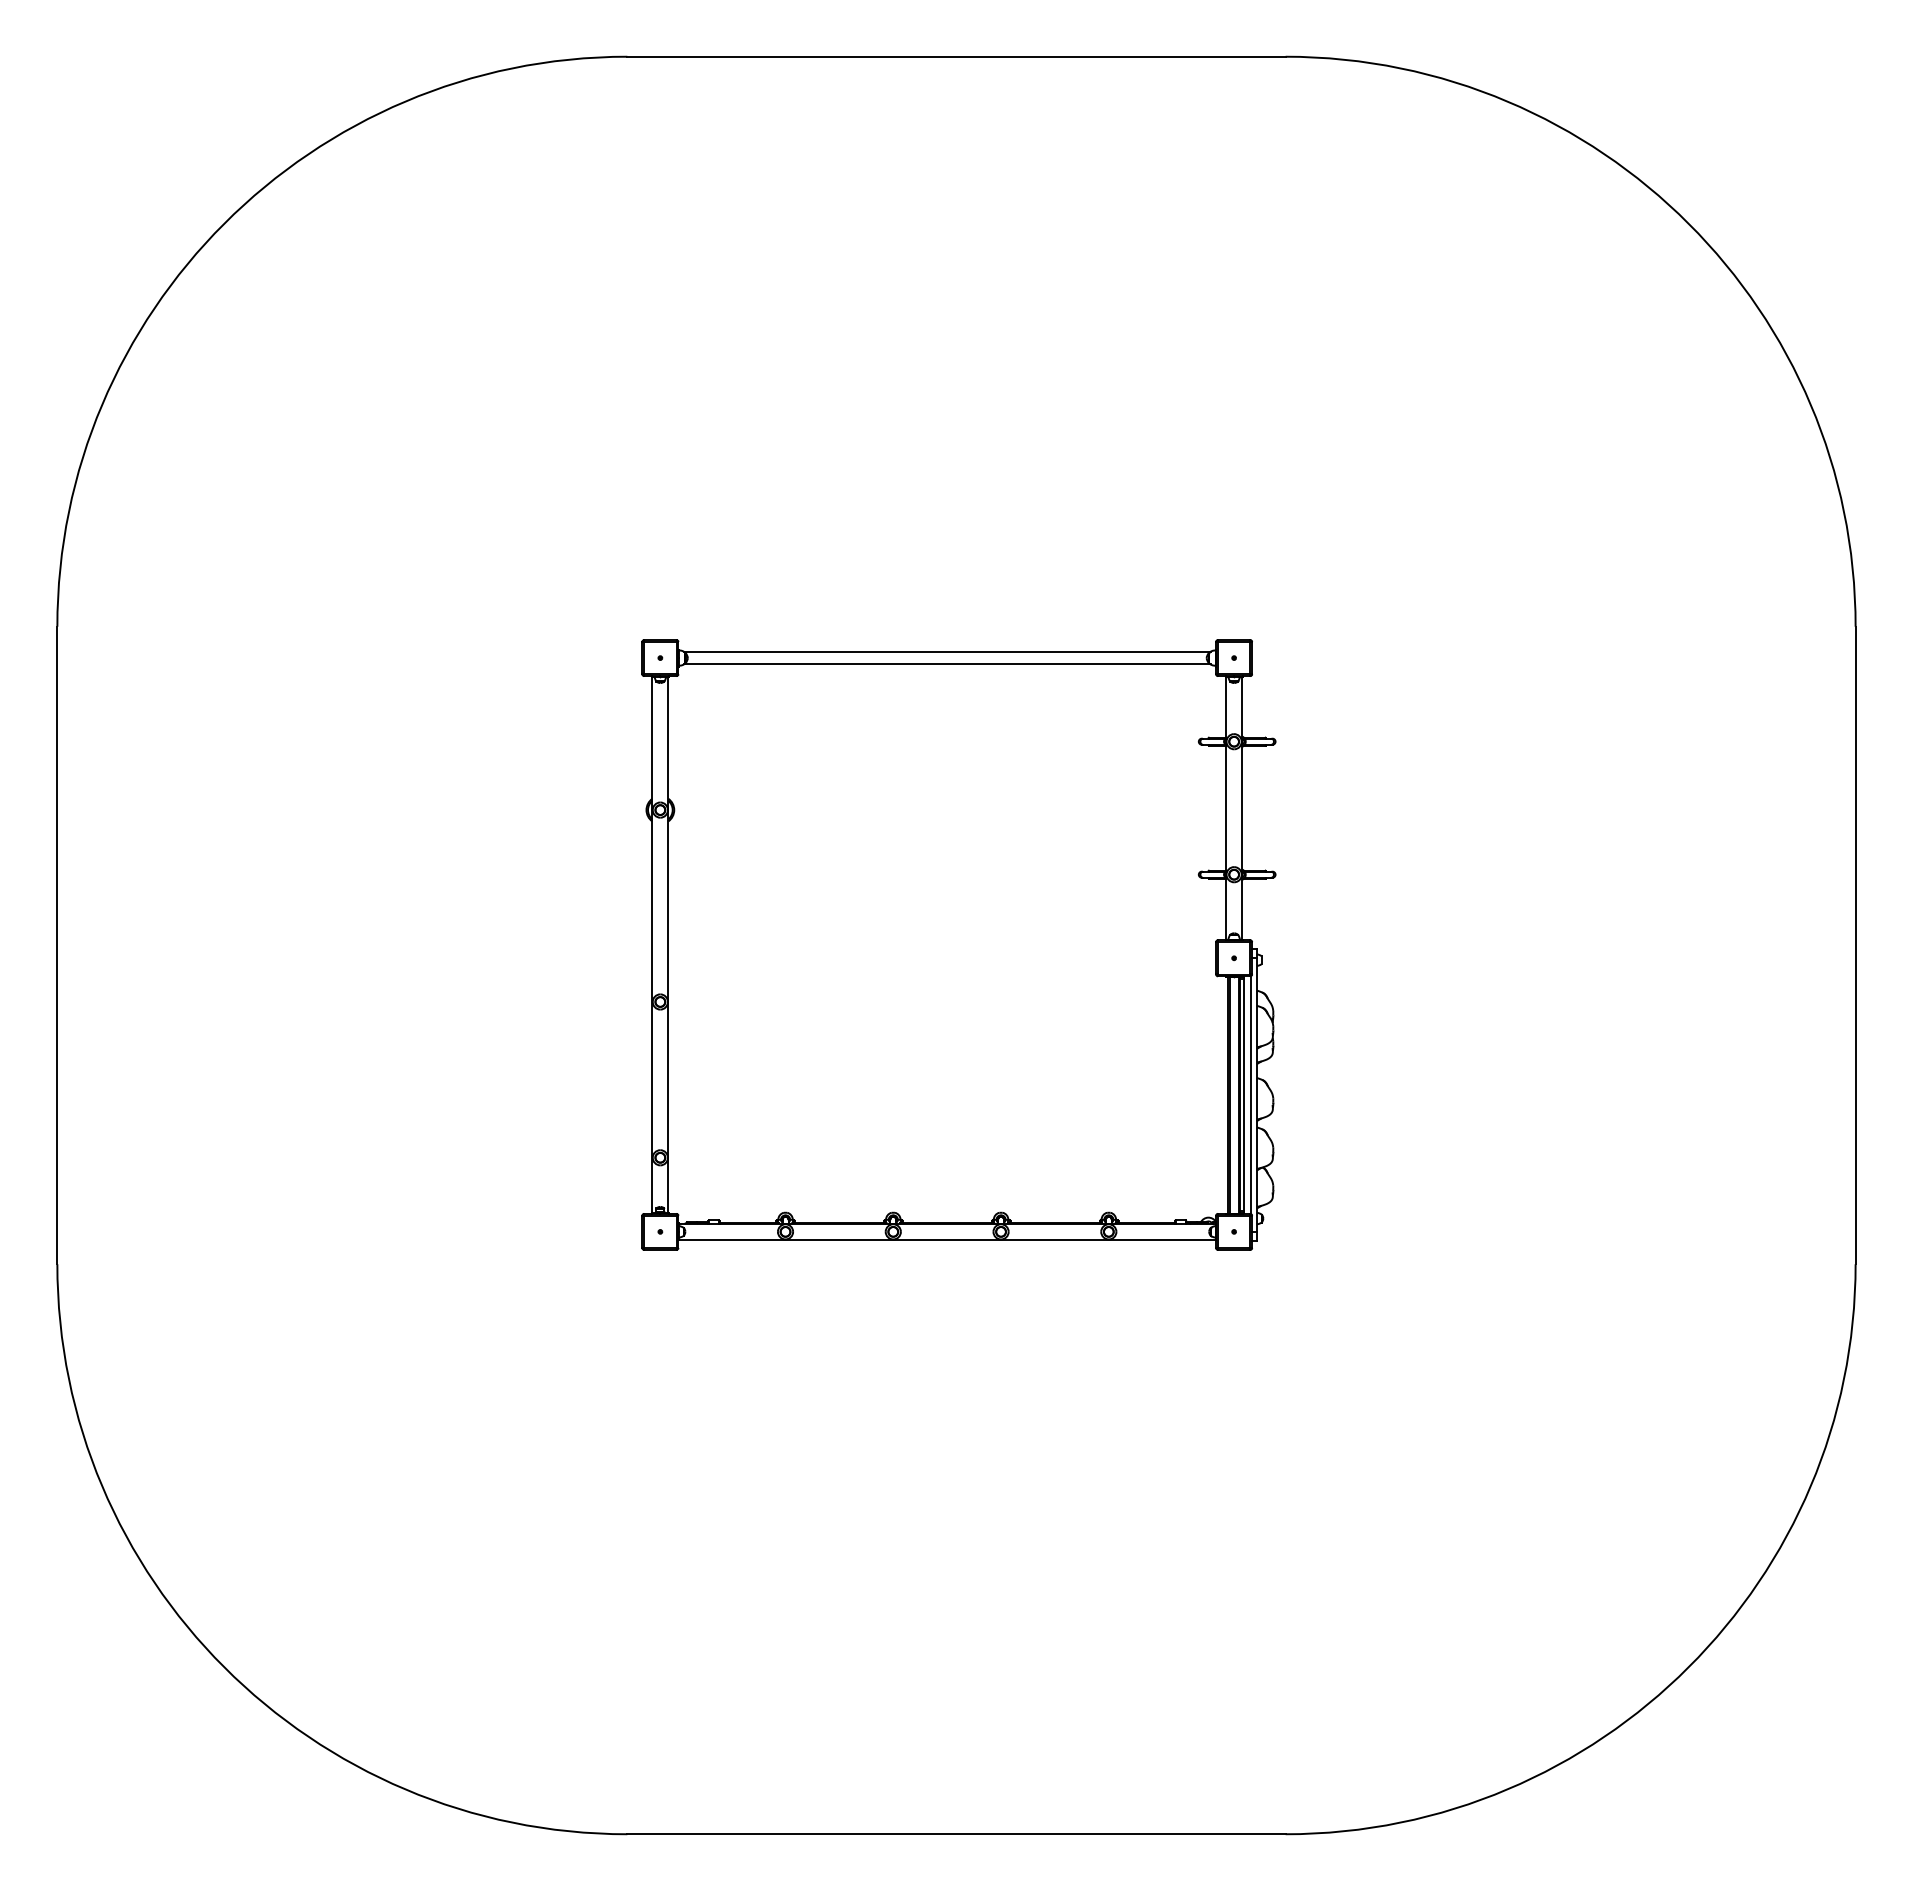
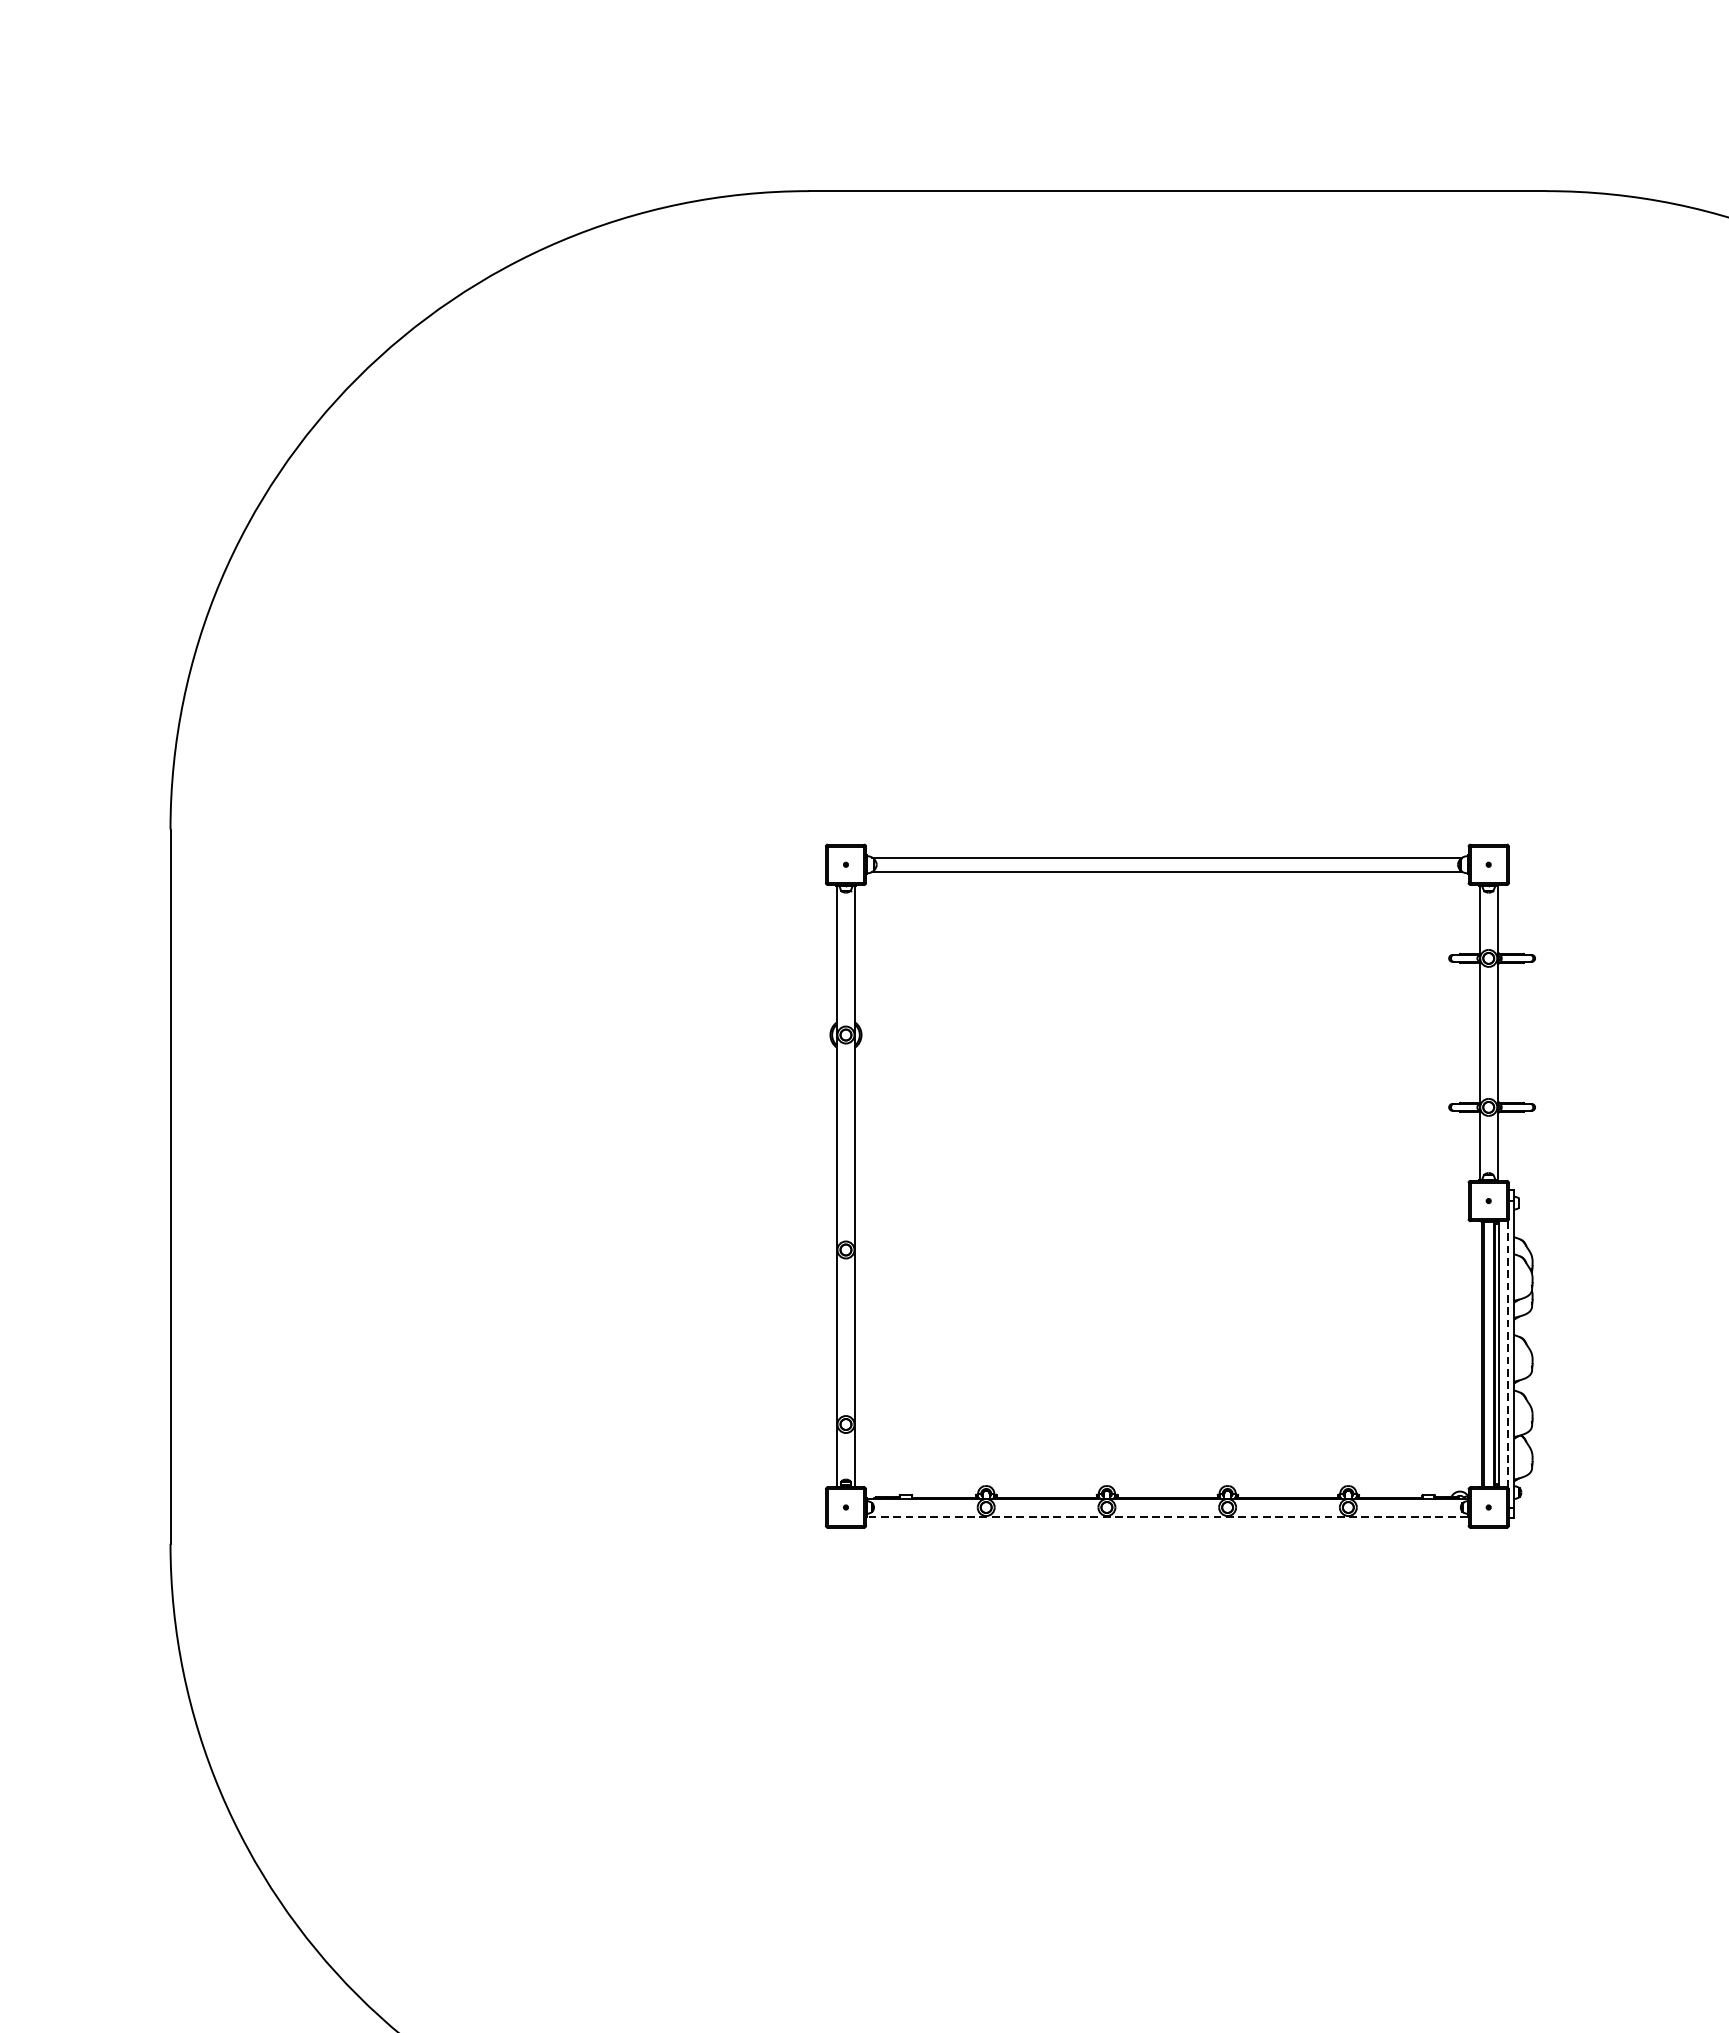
line: (1251, 1095) -> (1508, 1354), solid -> dashed
line: (946, 1239) -> (1166, 1516), solid -> dashed

